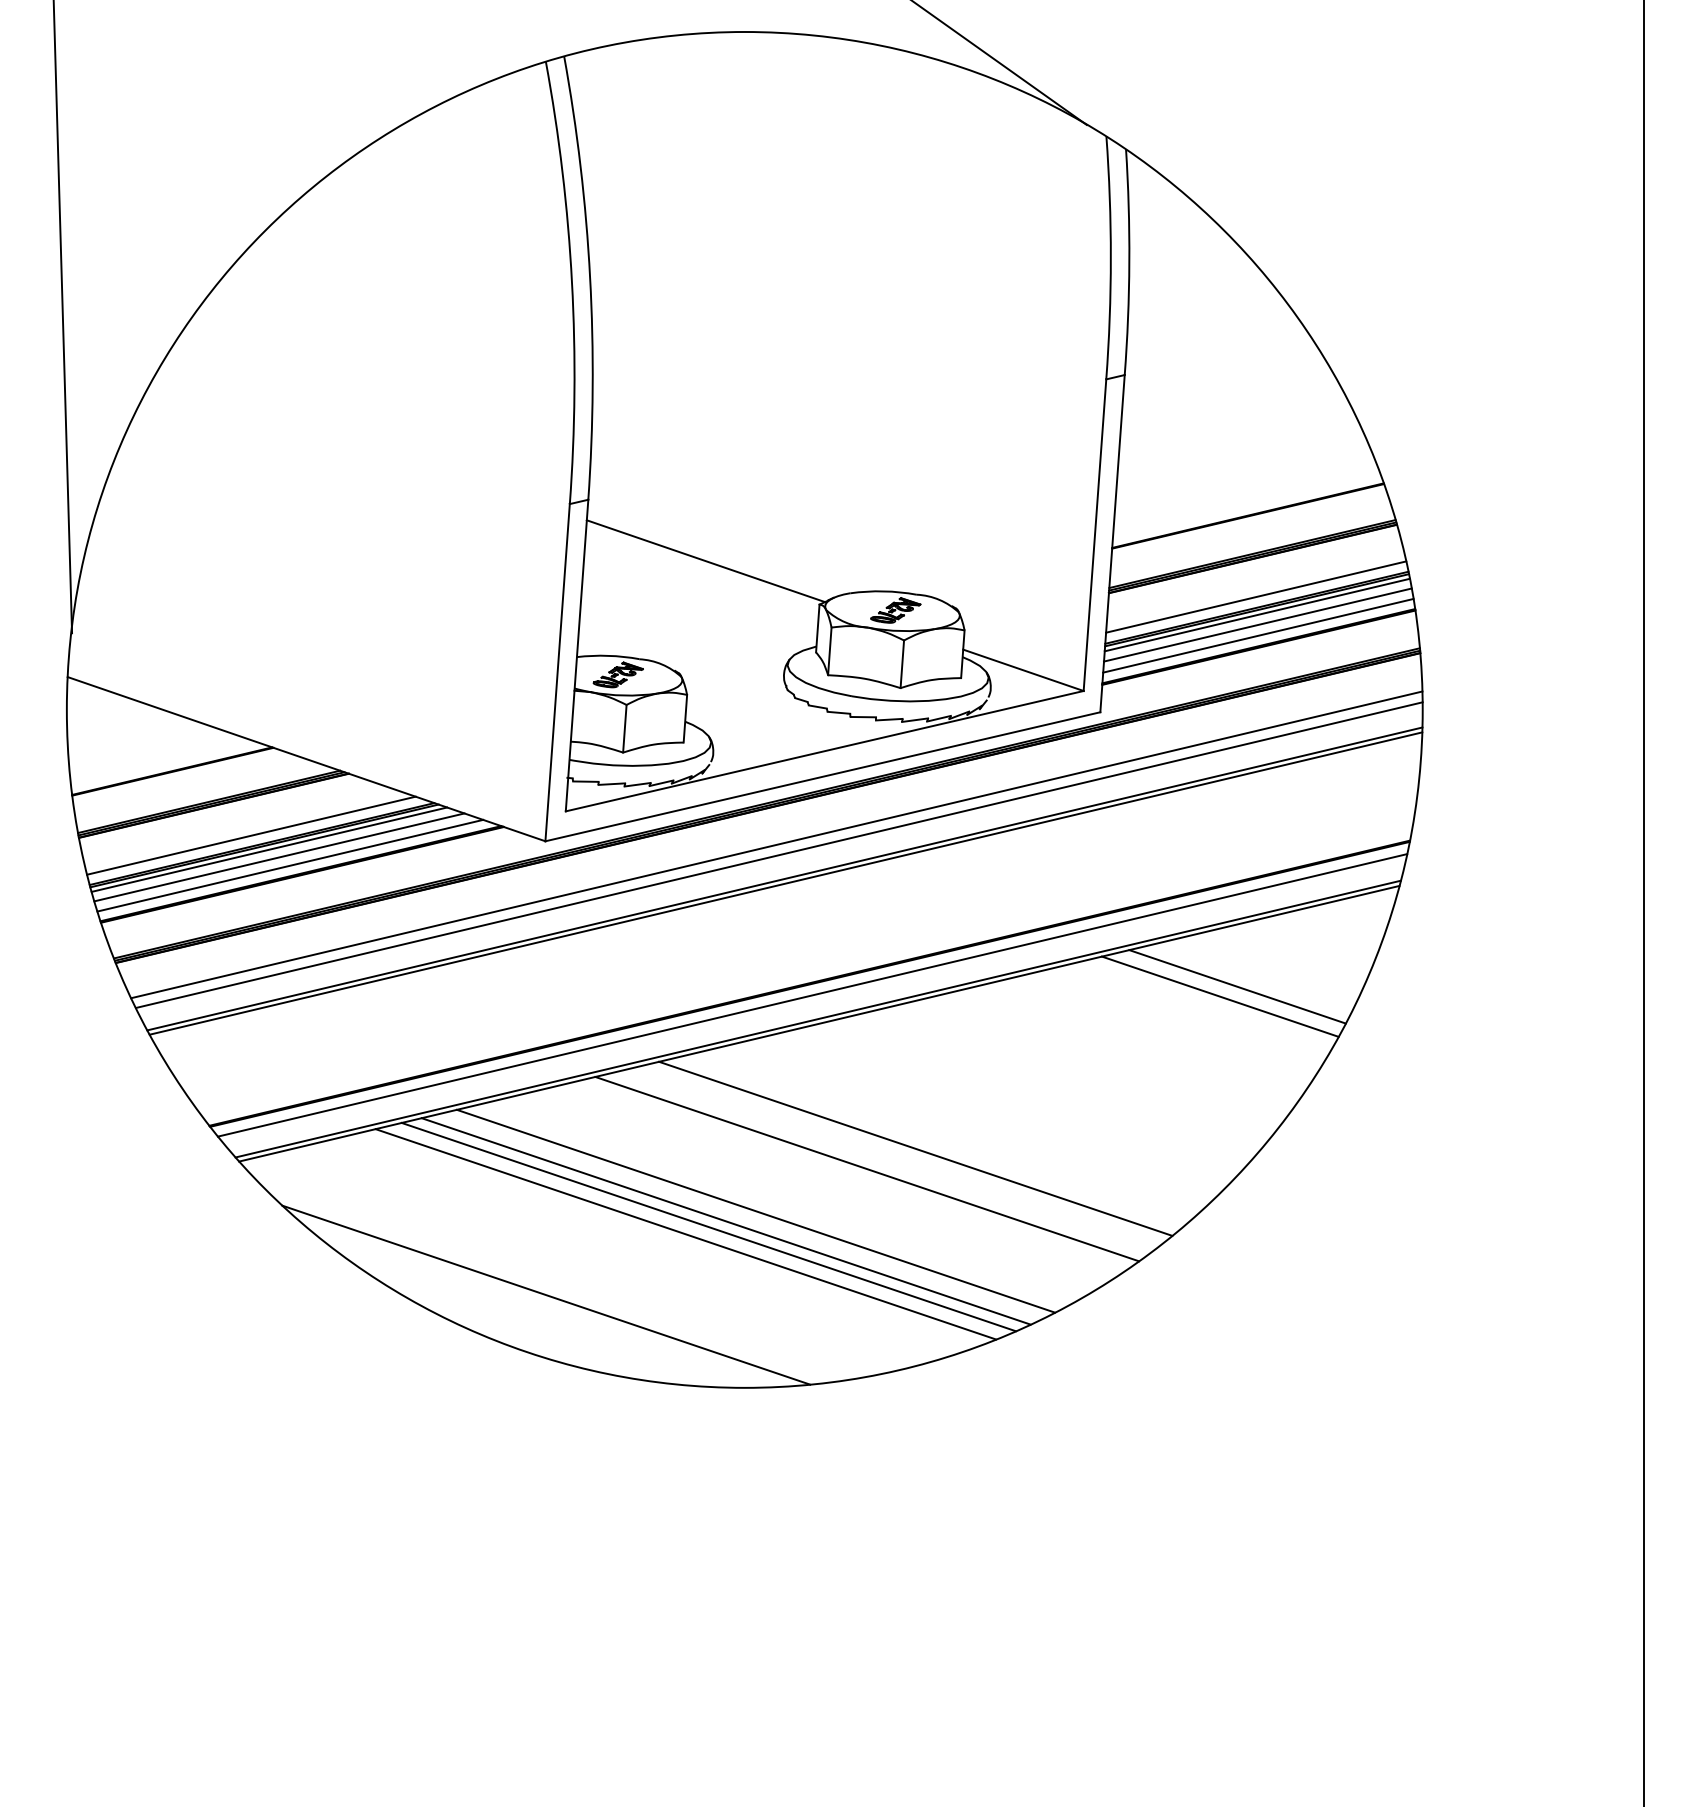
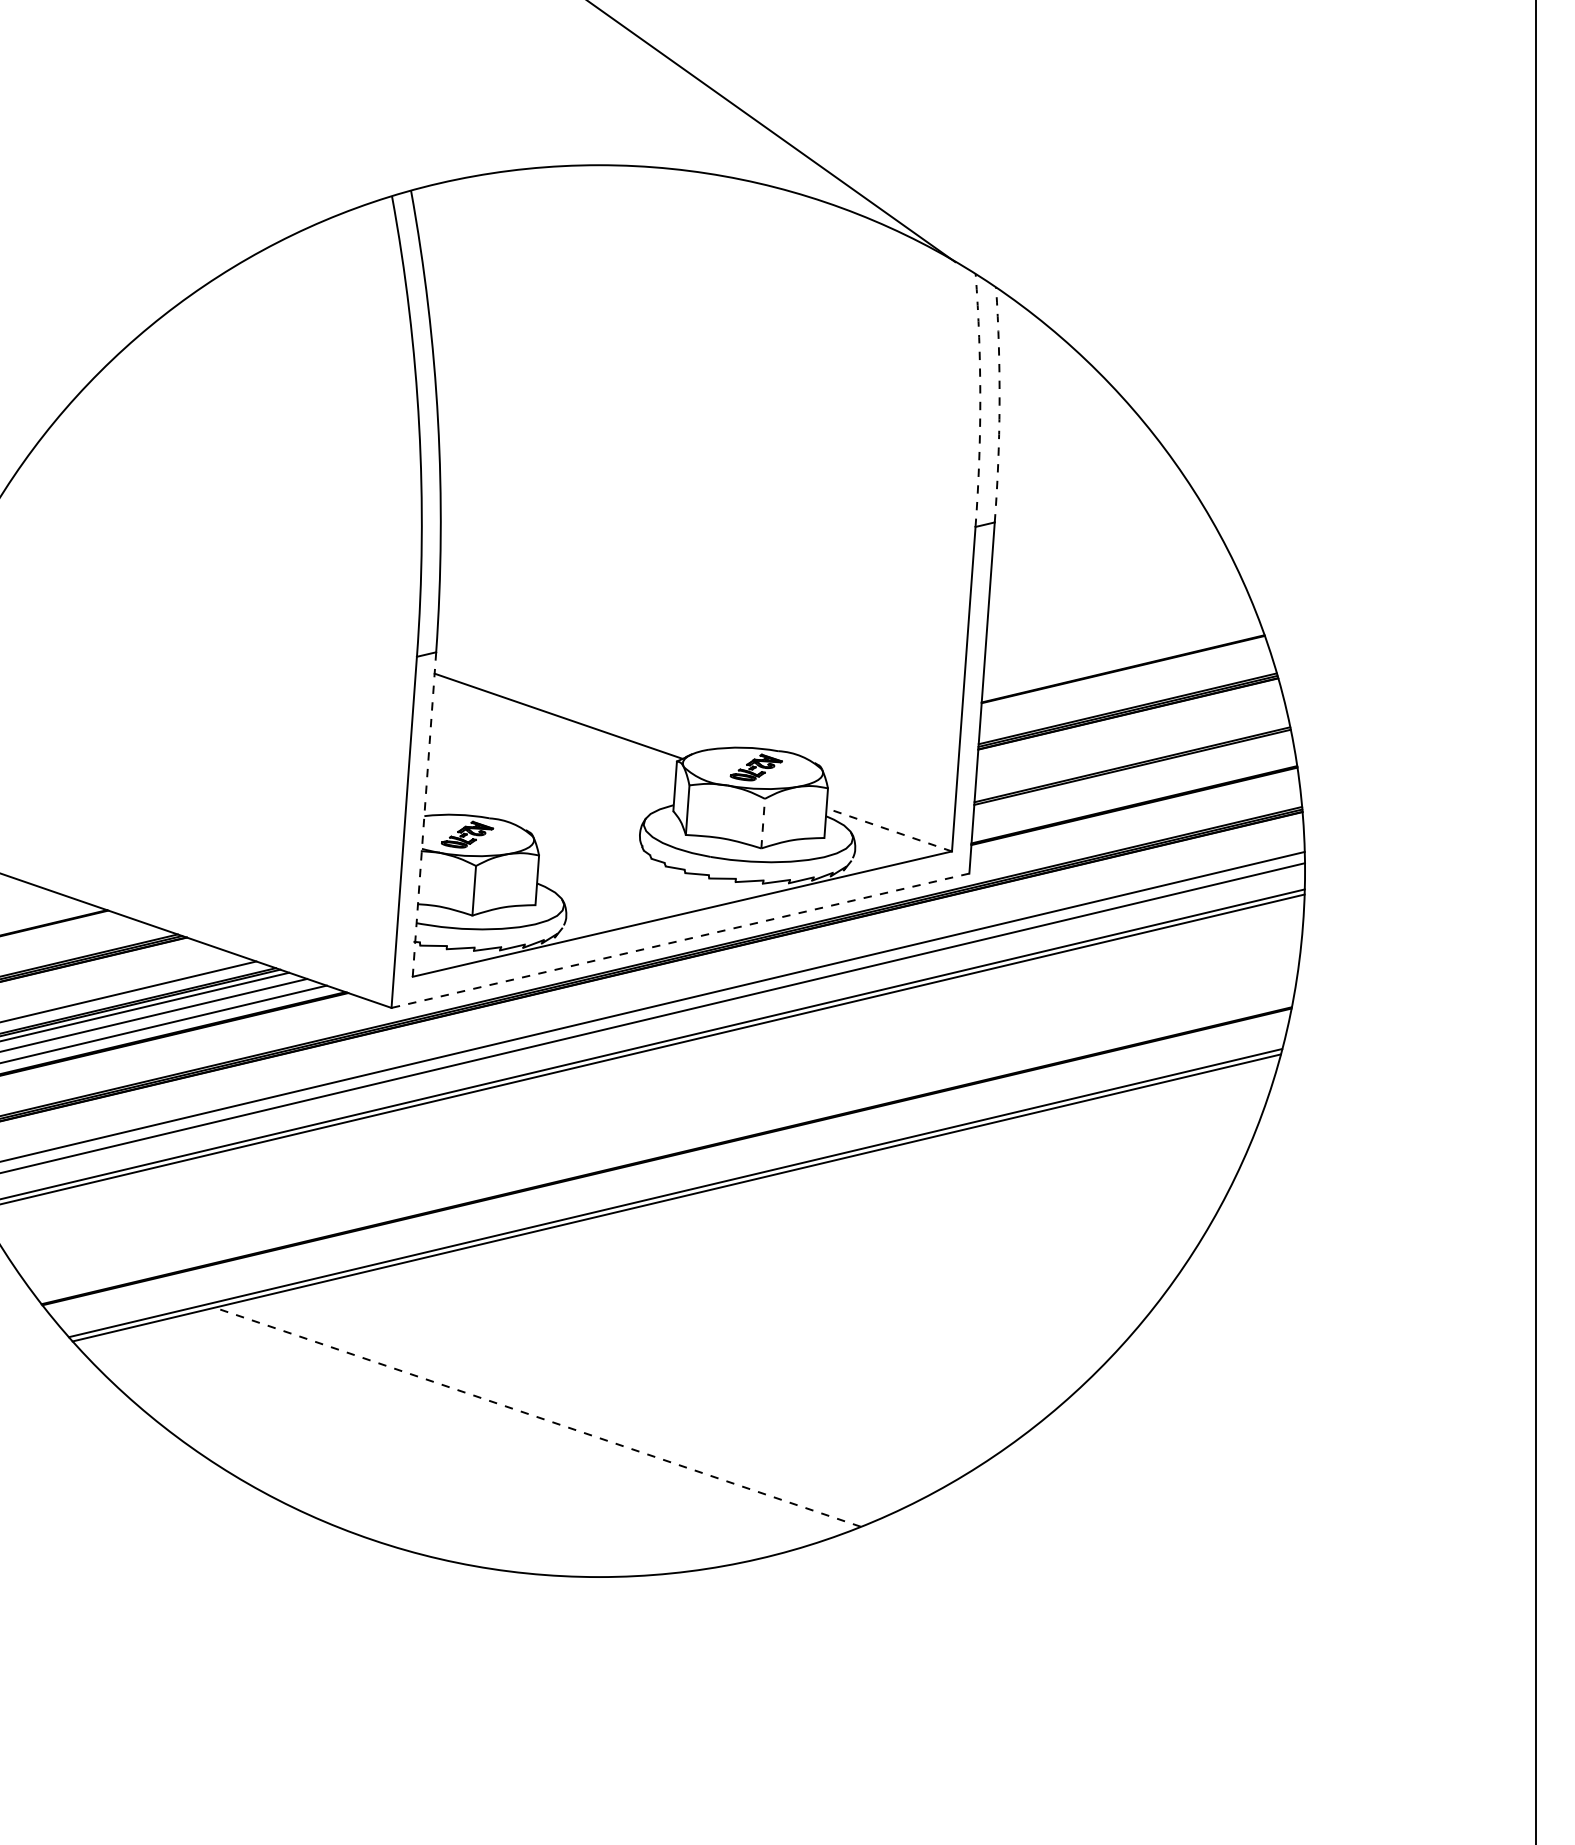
arc: (1110, 257) -> (979, 400), solid -> dashed
arc: (1129, 262) -> (999, 405), solid -> dashed
line: (1256, 596) -> (1131, 753), removed
line: (1256, 614) -> (1131, 771), removed
line: (1257, 624) -> (1133, 782), removed
line: (1258, 635) -> (1134, 793), removed
line: (577, 656) -> (424, 815), solid -> dashed
line: (902, 664) -> (763, 823), solid -> dashed
line: (1023, 670) -> (889, 830), solid -> dashed
line: (822, 776) -> (680, 940), solid -> dashed
line: (1237, 986) -> (1112, 1159), removed
line: (812, 995) -> (669, 1168), removed
line: (1219, 996) -> (1093, 1169), removed
line: (915, 1148) -> (776, 1327), removed
line: (867, 1168) -> (726, 1348), removed
line: (755, 1210) -> (610, 1392), removed
line: (725, 1221) -> (579, 1403), removed
line: (708, 1226) -> (561, 1409), removed
line: (685, 1234) -> (537, 1417), solid -> dashed
line: (546, 1294) -> (392, 1479), removed

